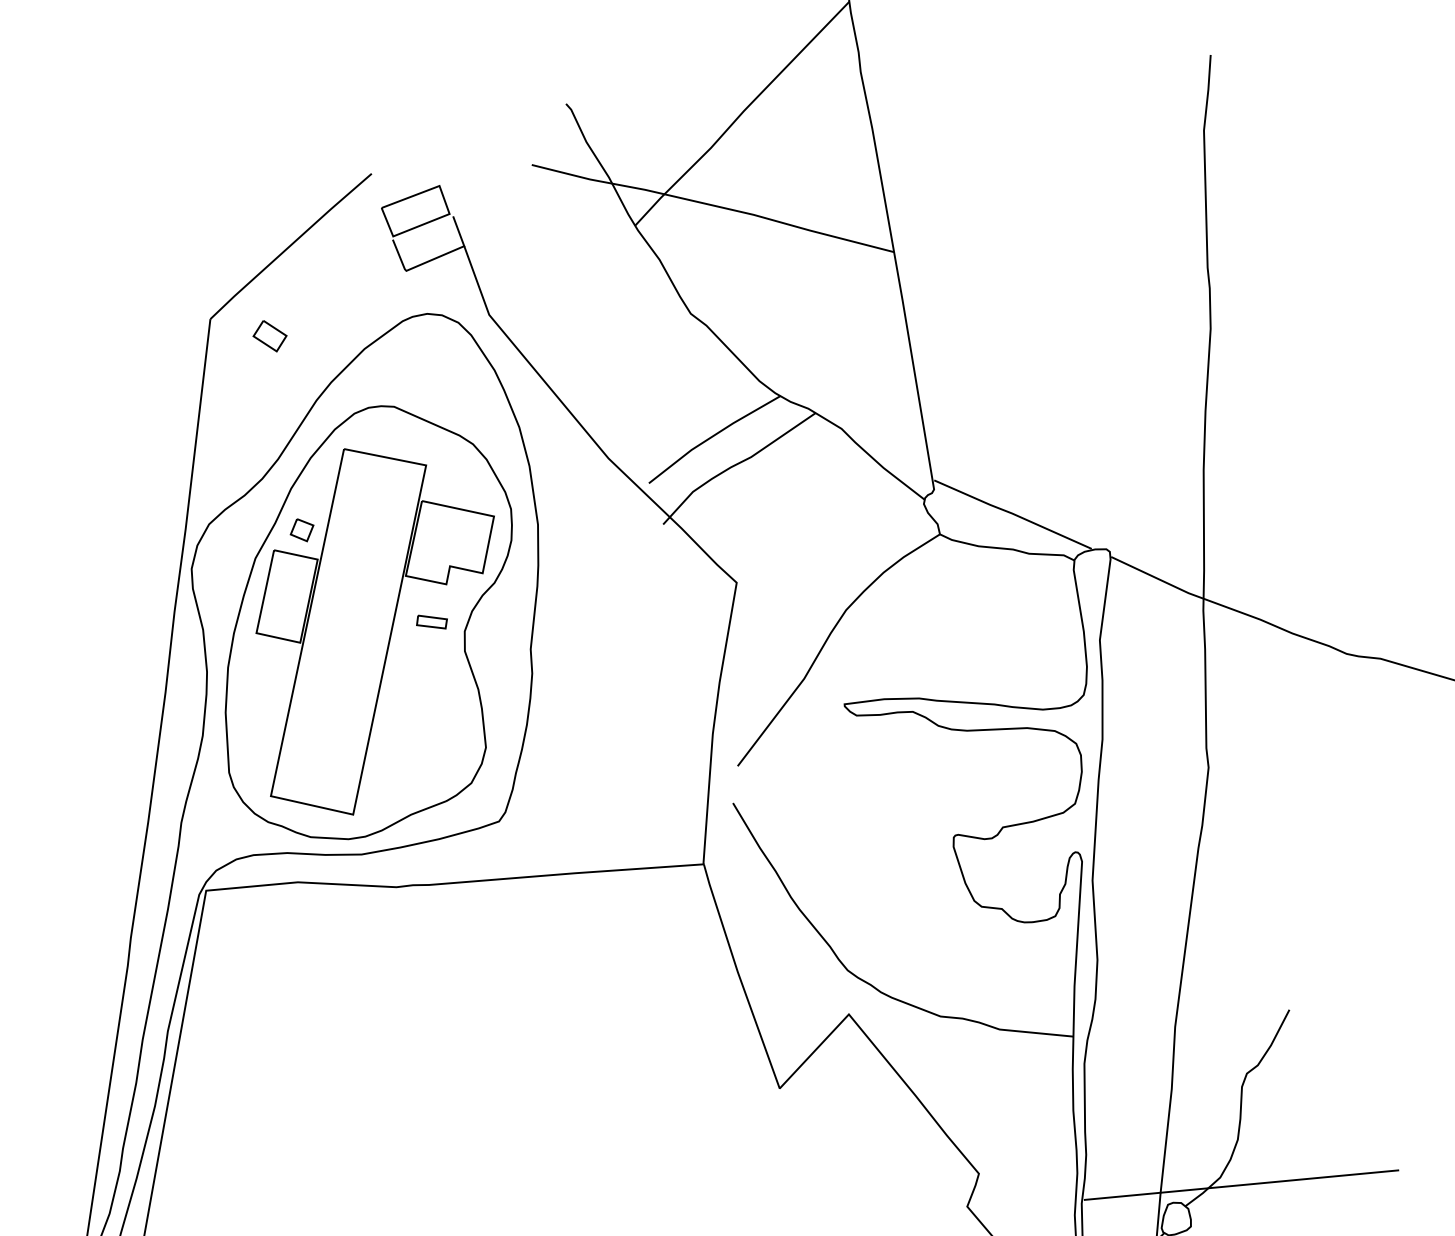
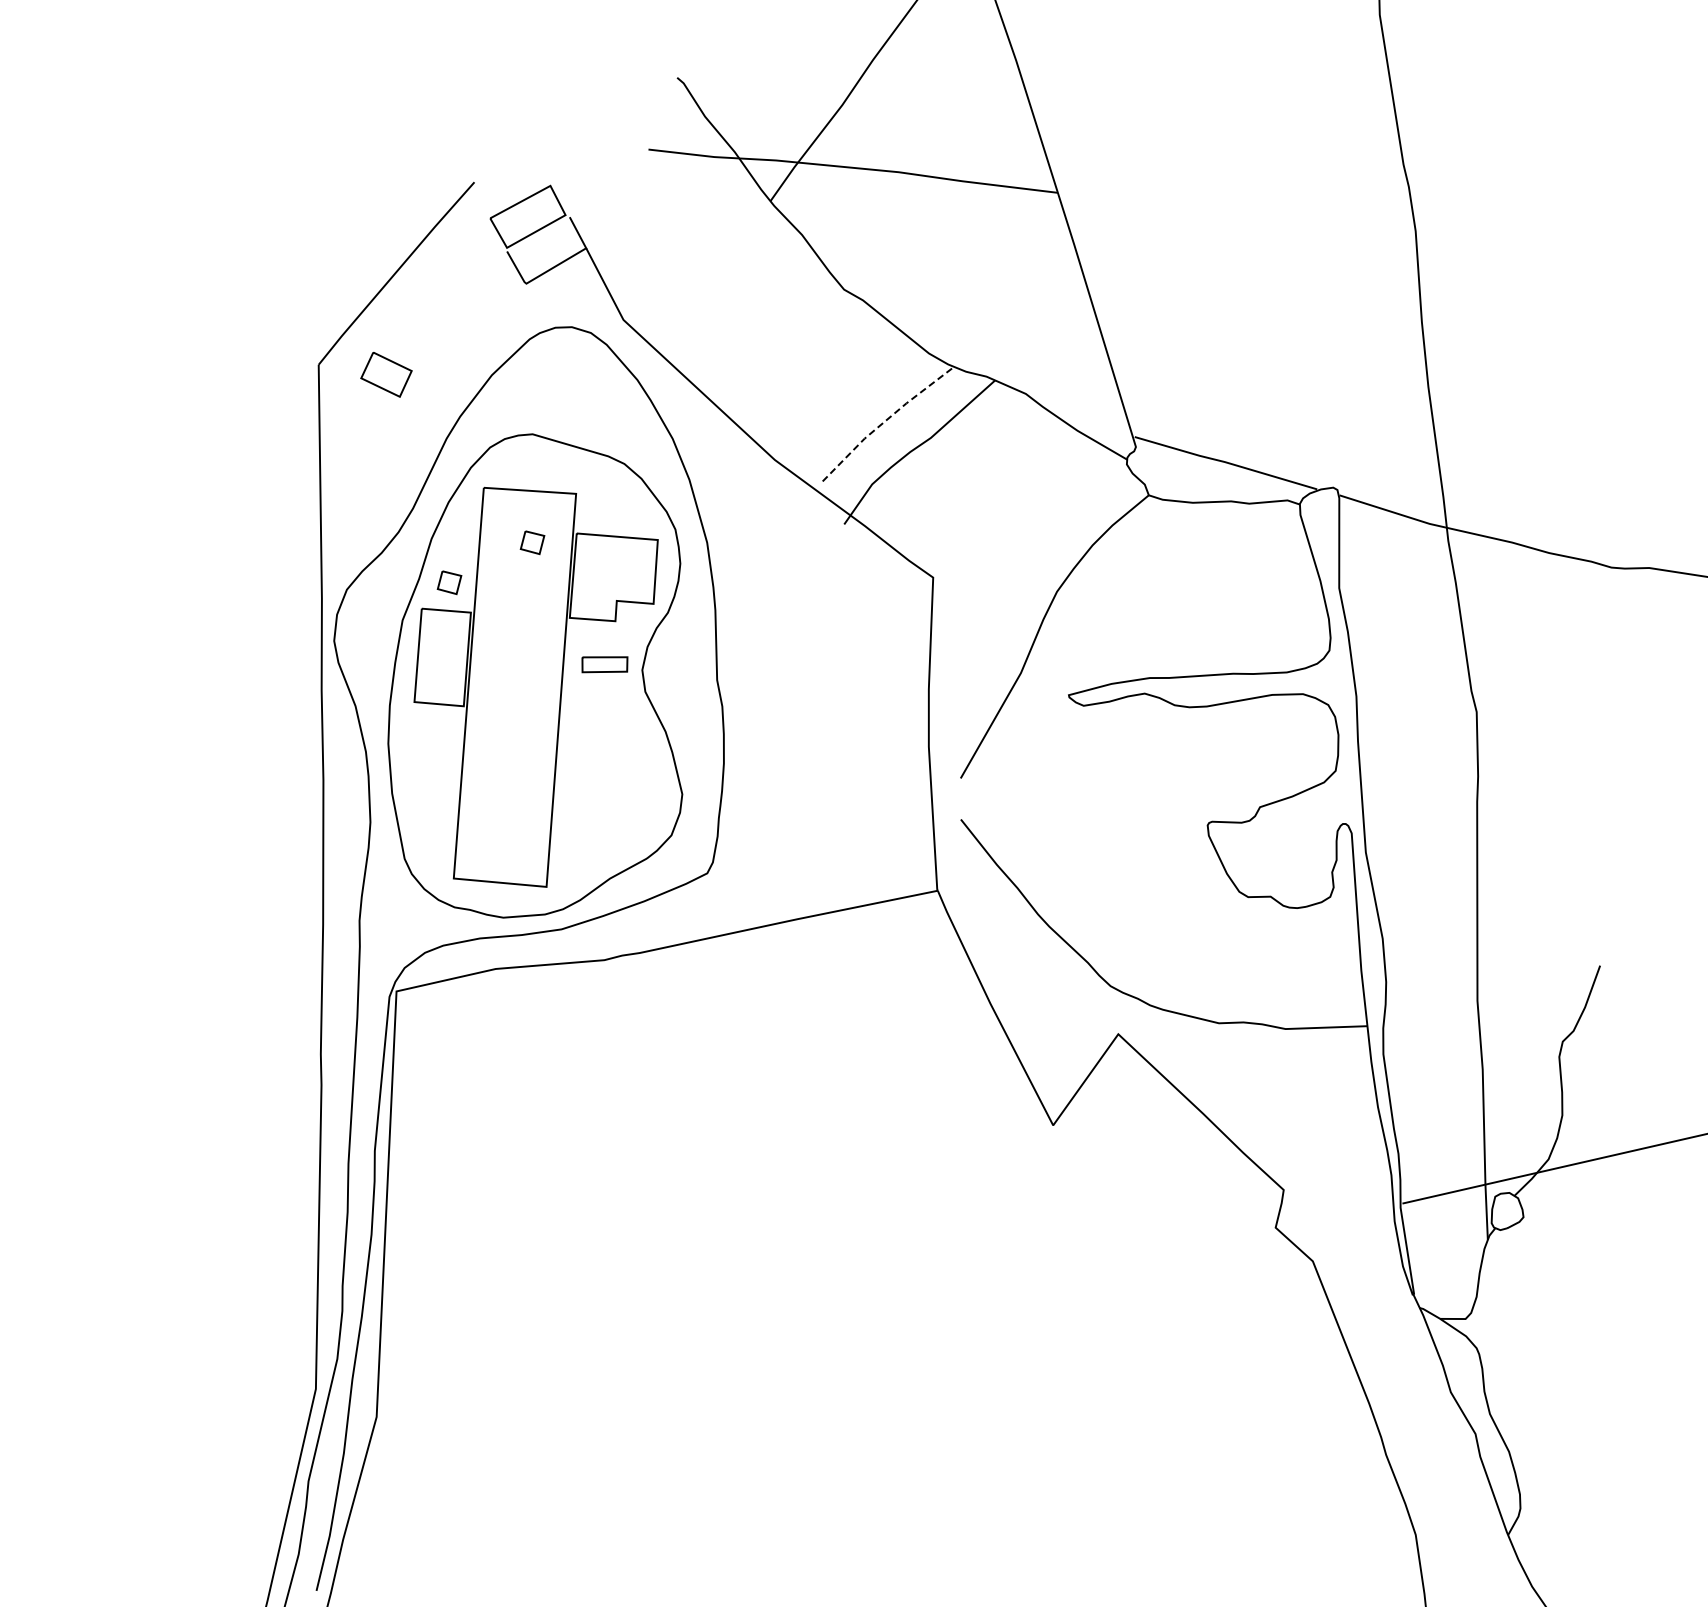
part: (270, 335) -> (386, 374), size x1.4
line: (712, 436) -> (885, 420), solid -> dashed
part: (381, 503) -> (532, 542), added
part: (432, 622) -> (605, 664), size x1.4

